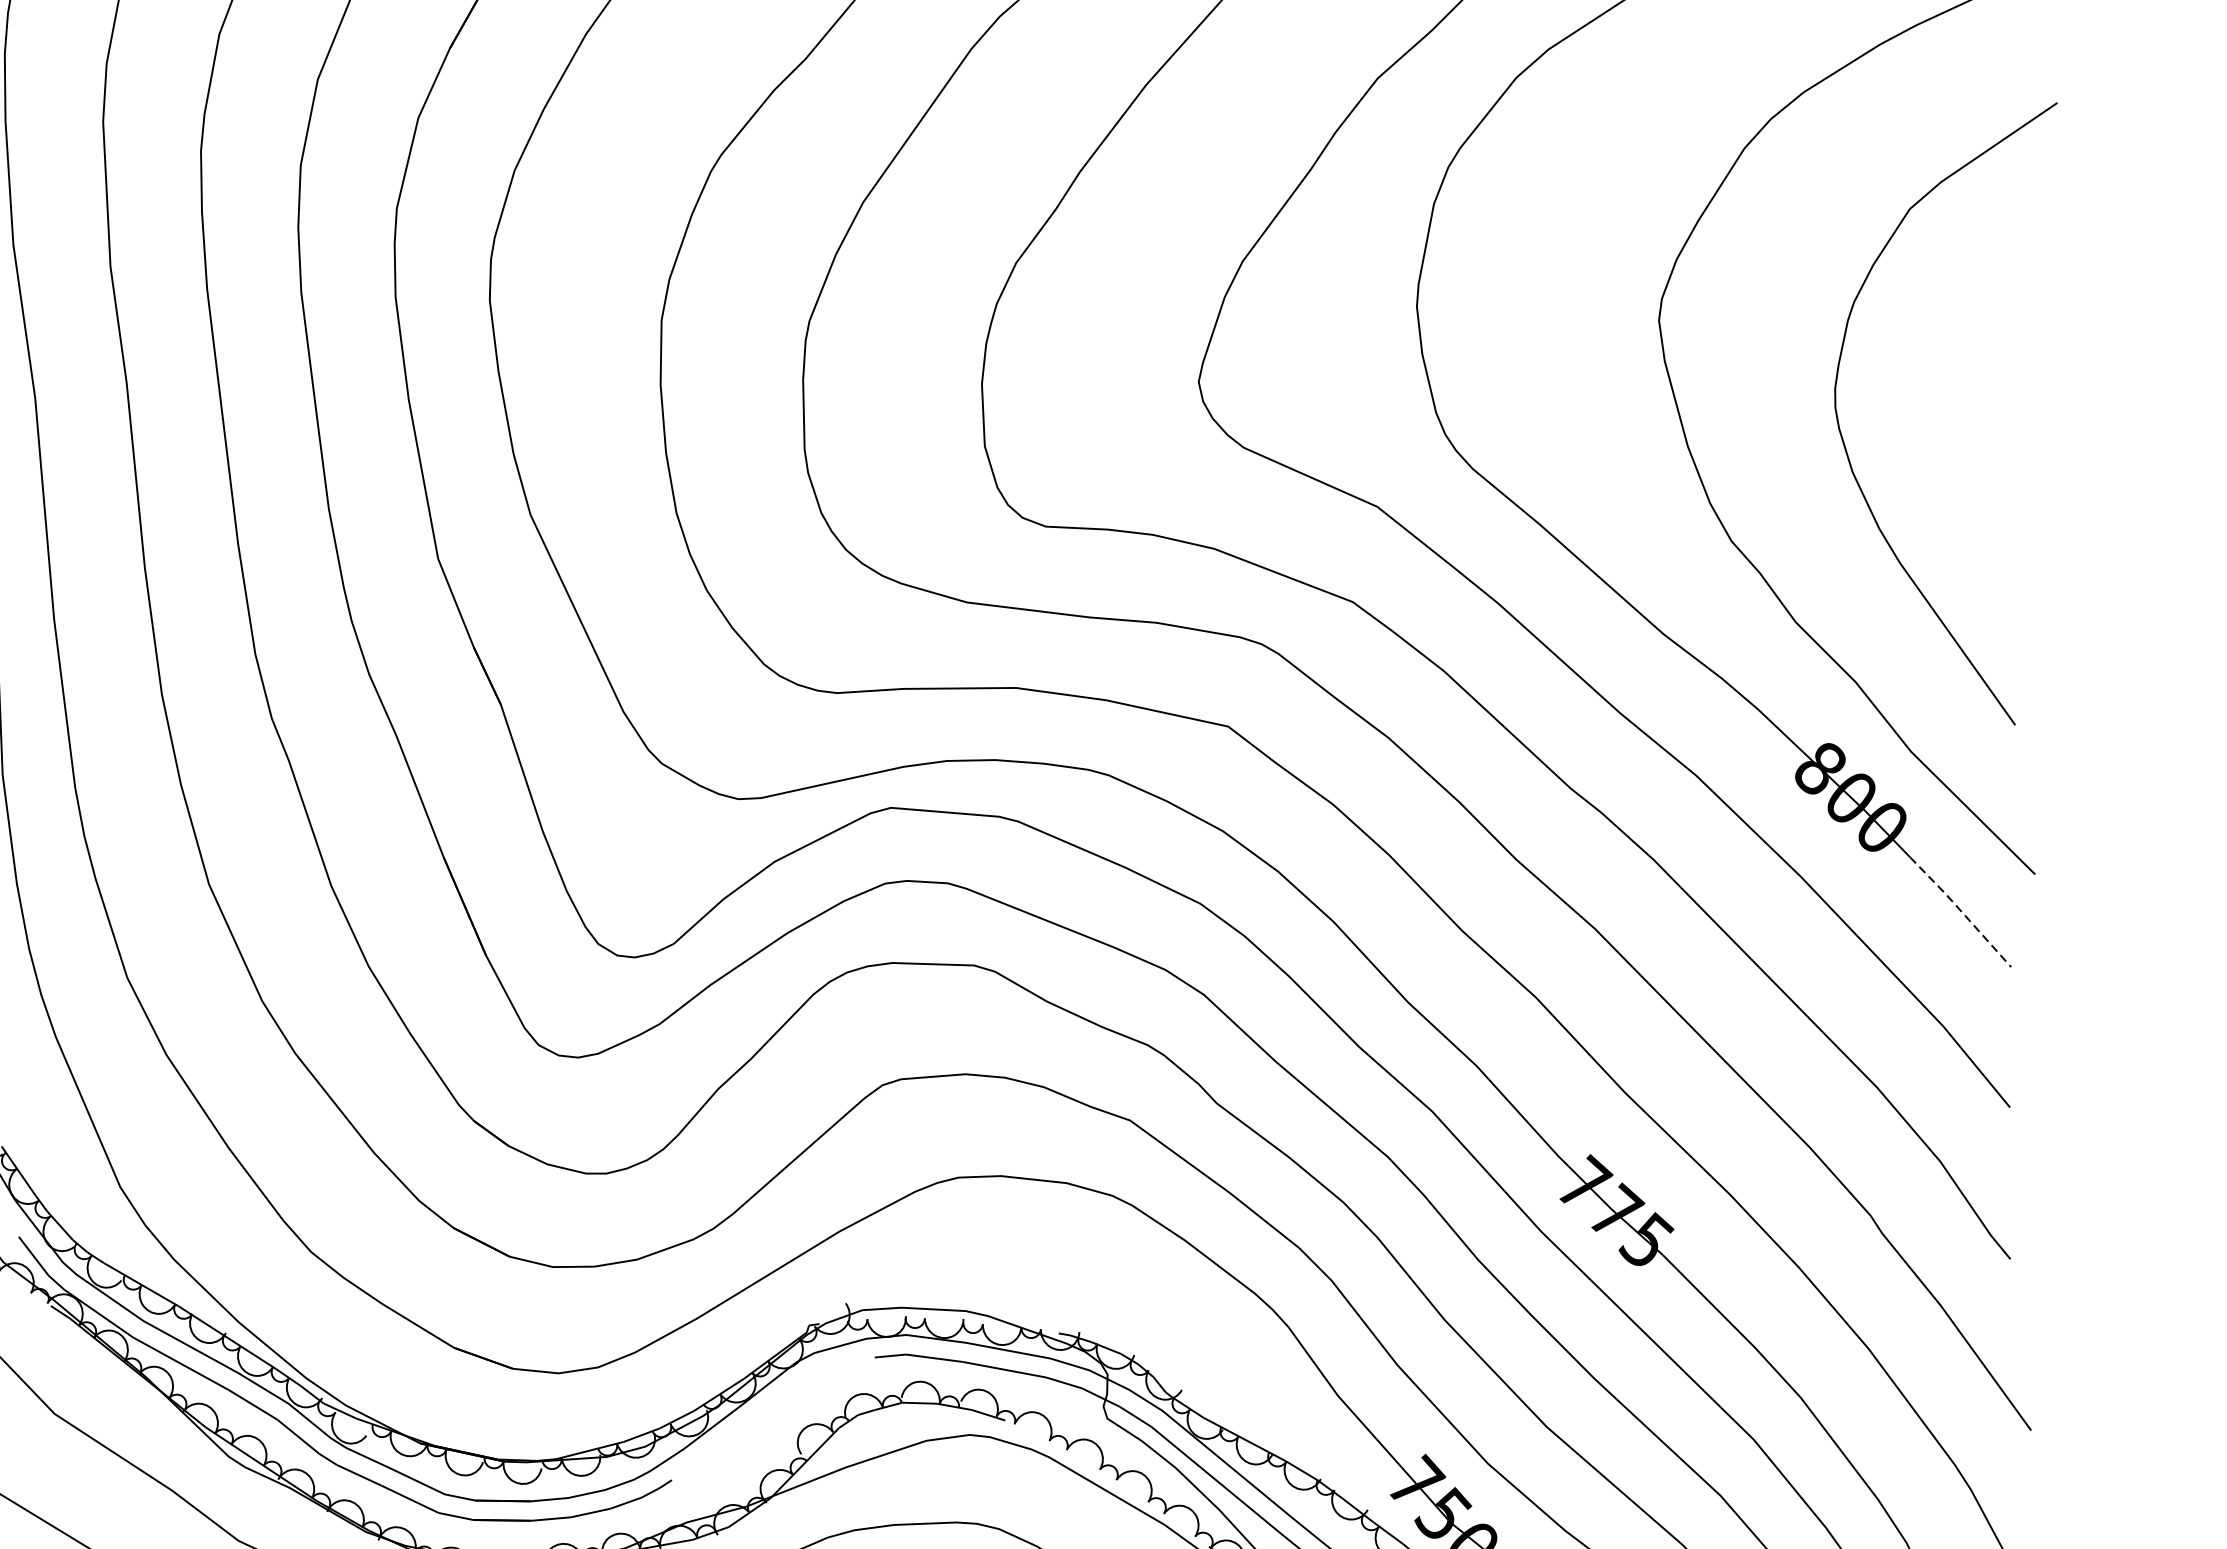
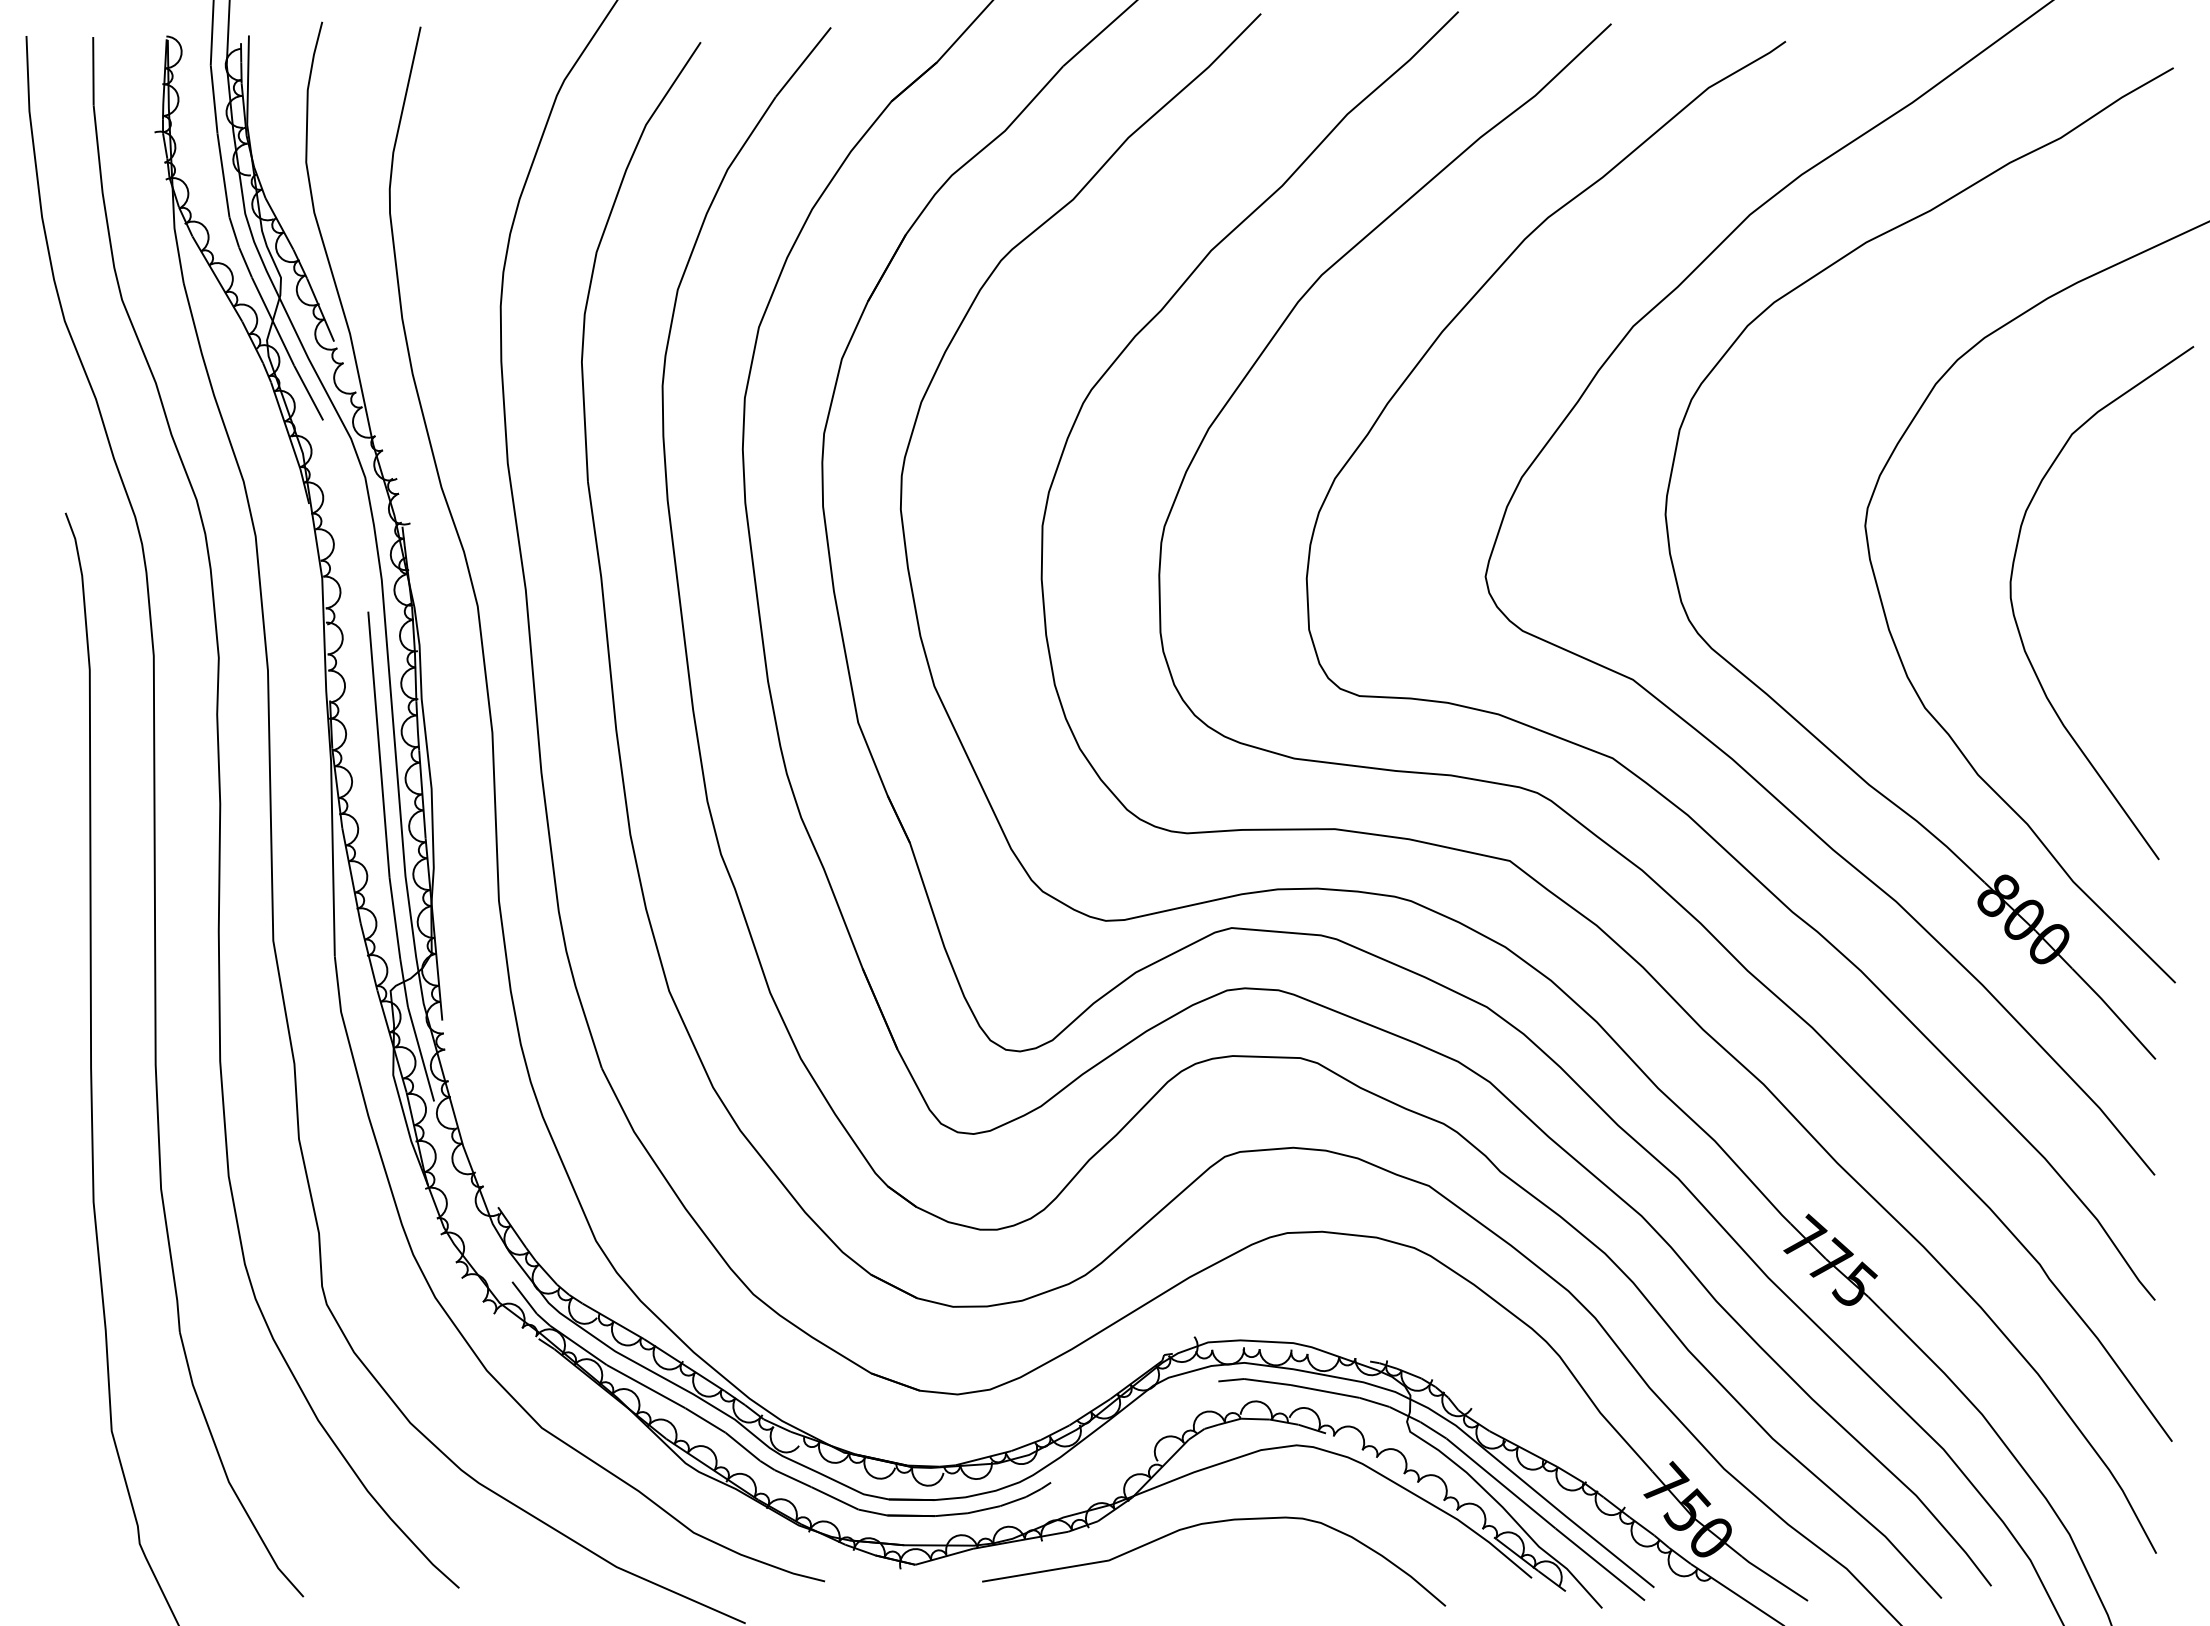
line: (1961, 911) -> (2114, 1013), dashed -> solid

